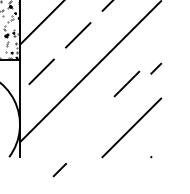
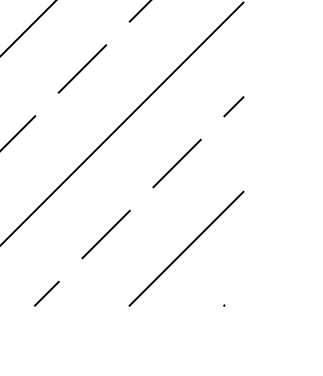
line: (156, 68) -> (234, 106), moved
line: (90, 120) -> (106, 234), added
line: (59, 170) -> (46, 294), moved

